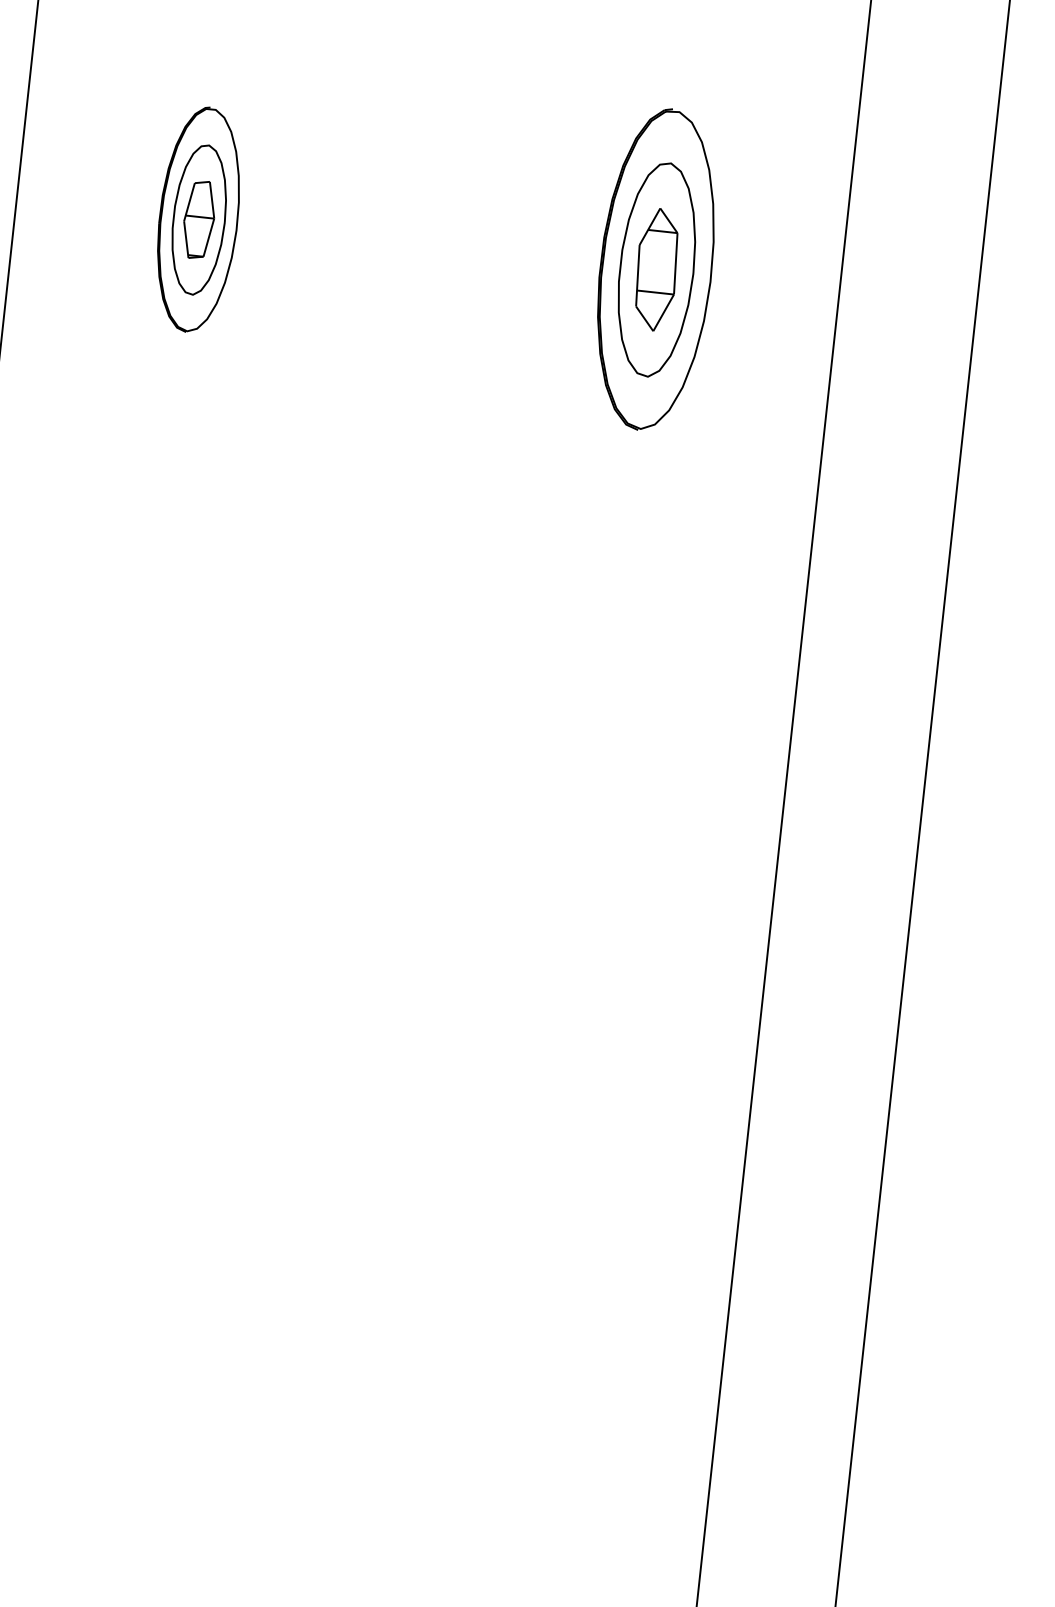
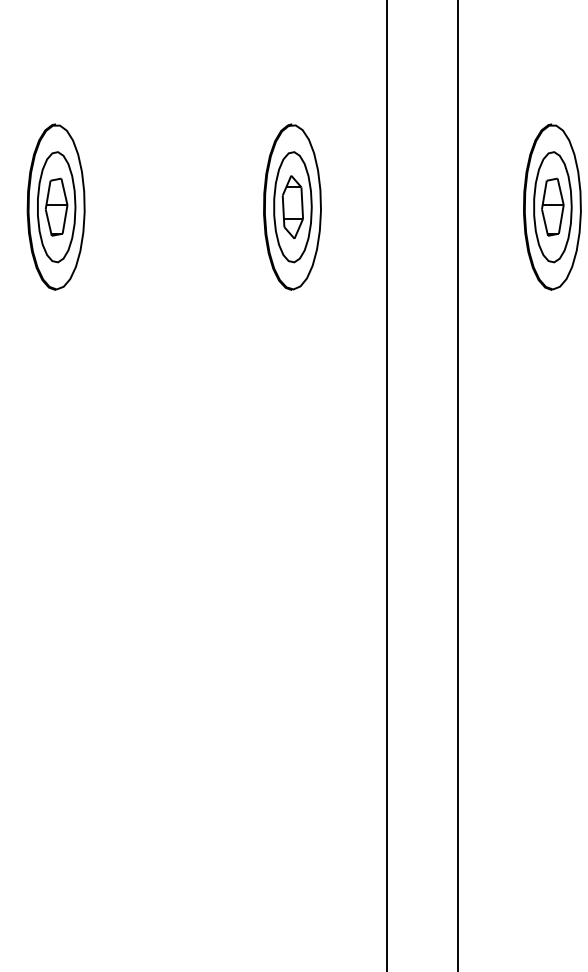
part: (197, 218) -> (55, 206), size x1.43

